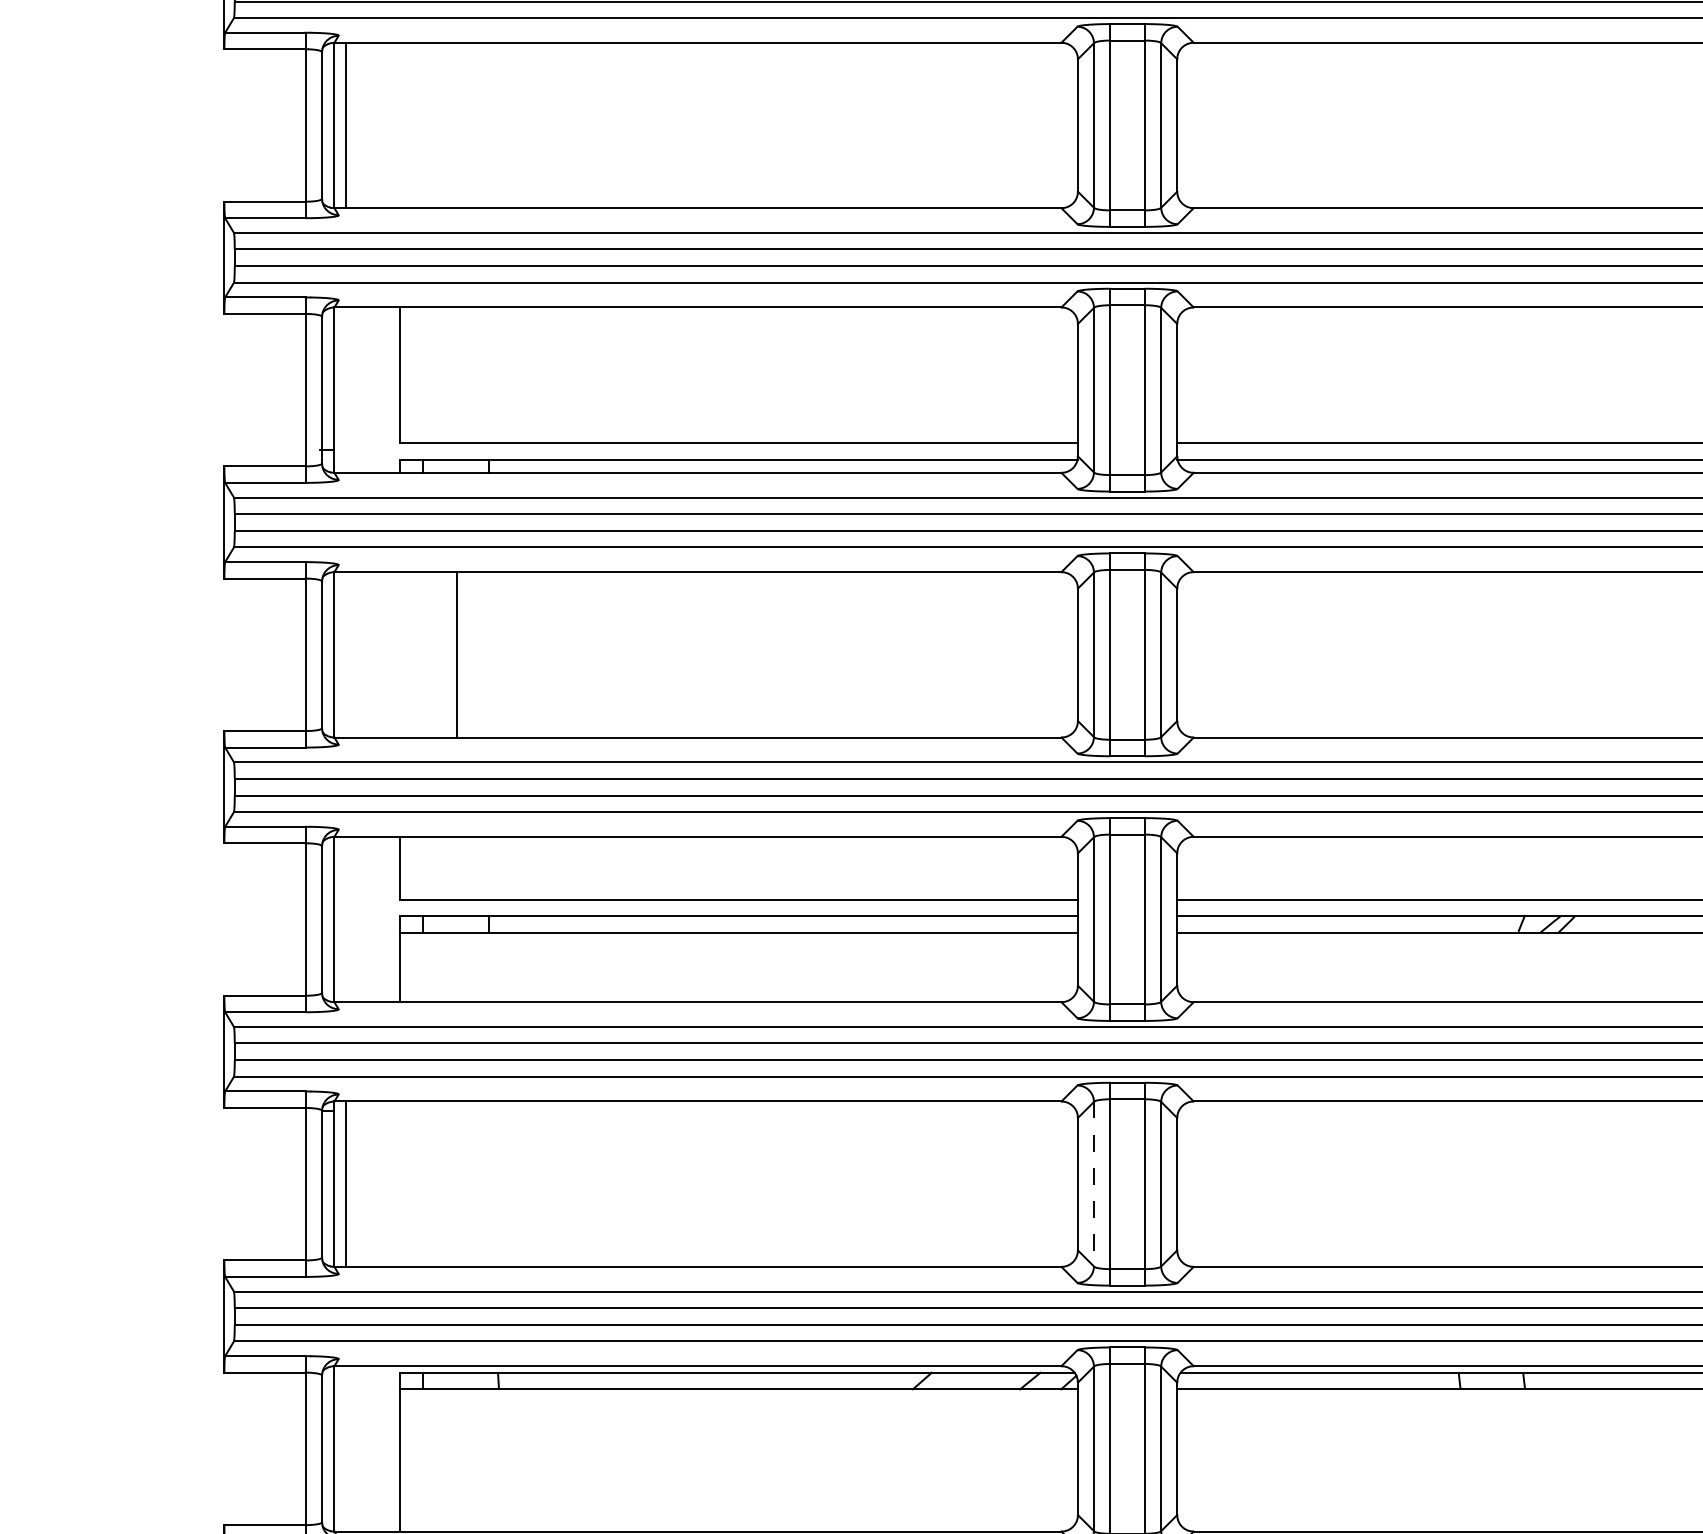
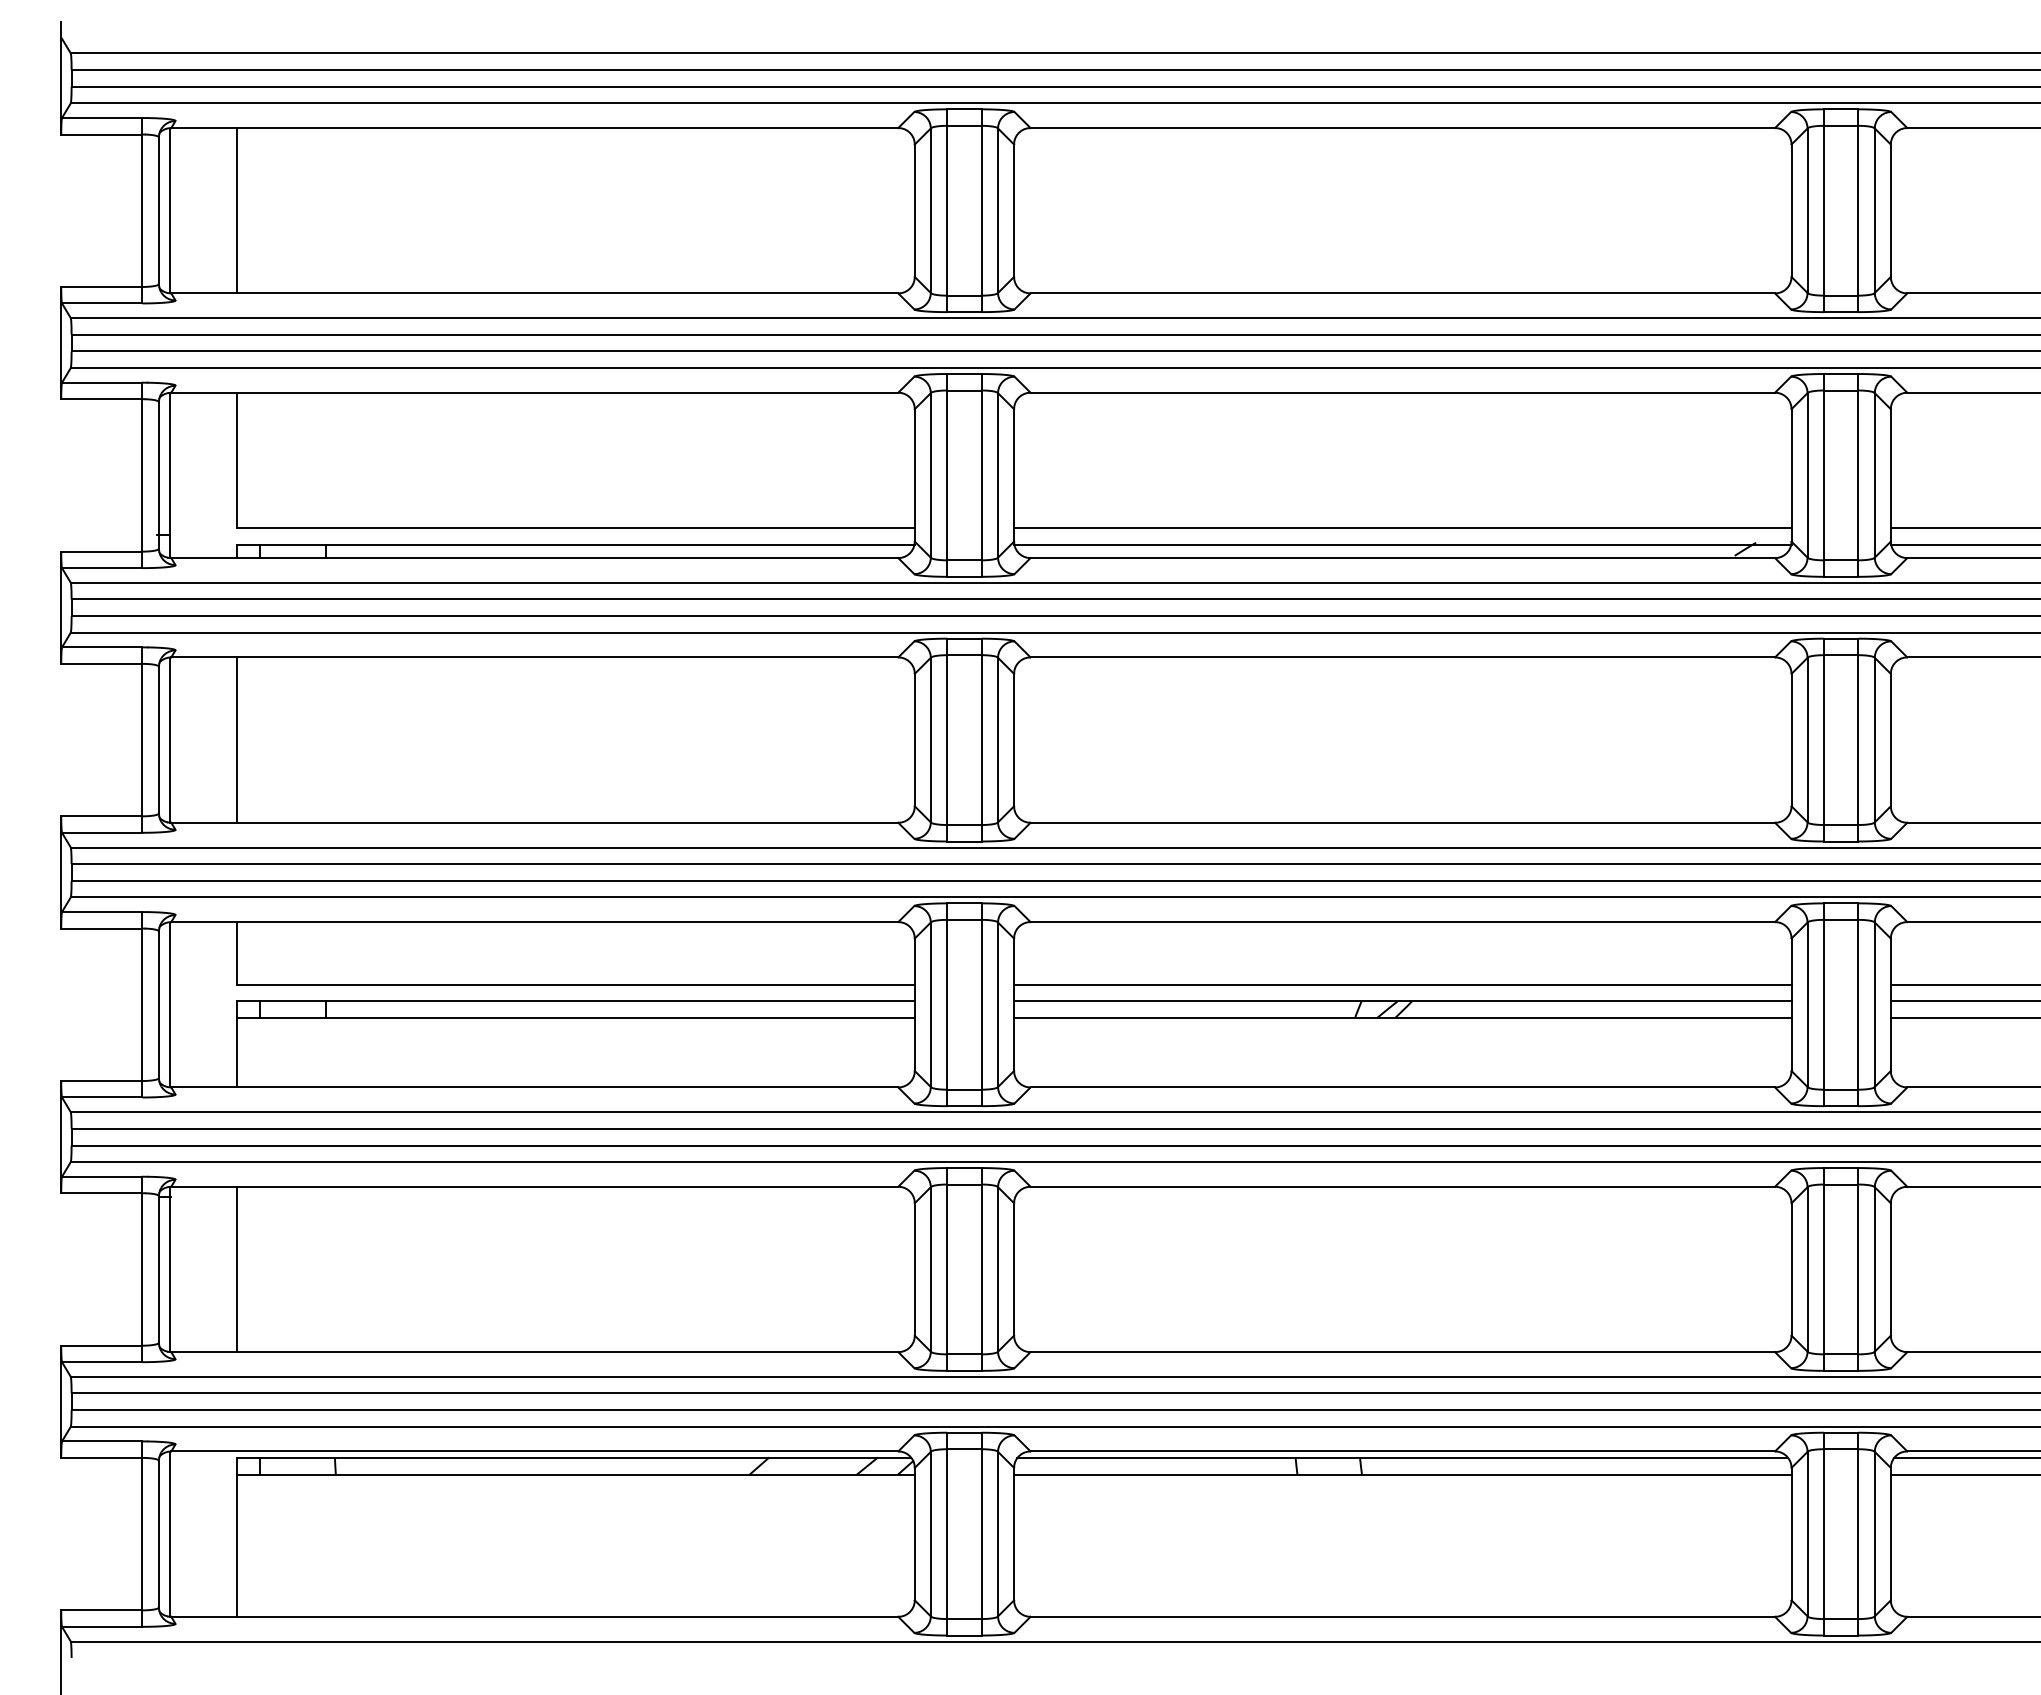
line: (345, 125) -> (236, 210), moved
line: (456, 654) -> (236, 739), moved
line: (345, 1184) -> (236, 1269), moved
line: (1093, 1184) -> (930, 1269), dashed -> solid

